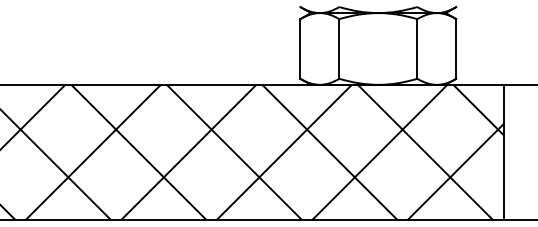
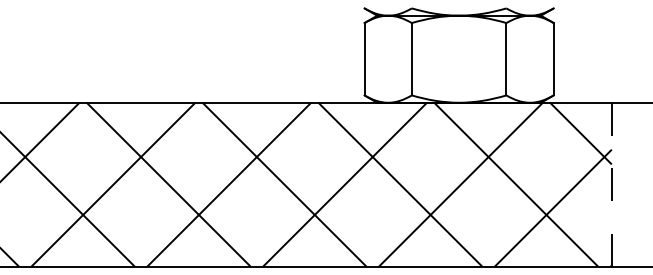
line: (503, 152) -> (611, 184), solid -> dashed

